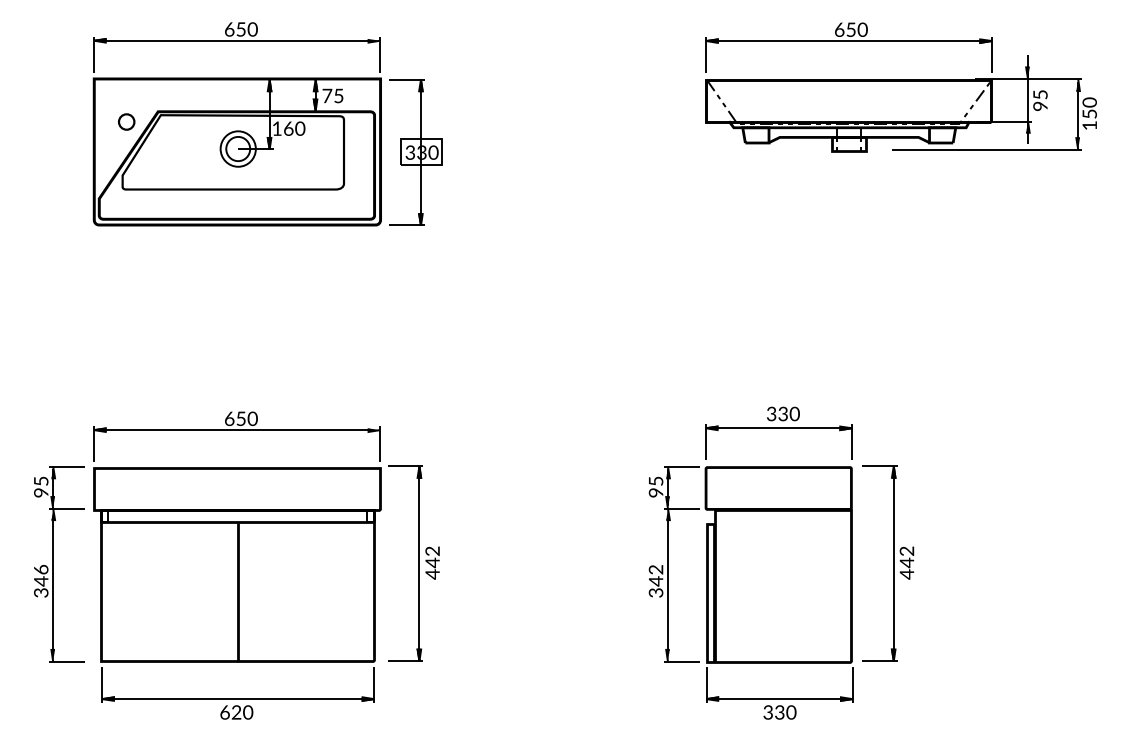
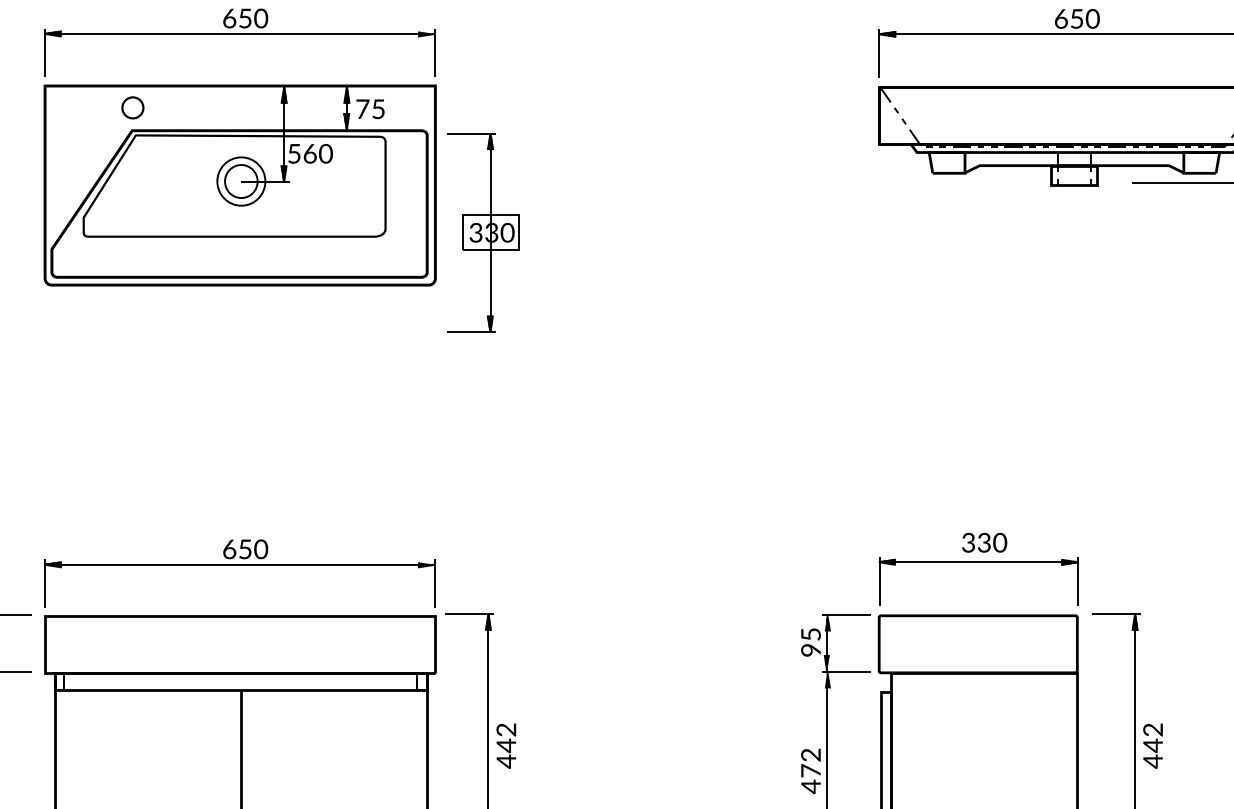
part: (126, 121) -> (132, 107), moved
text: (276, 128) -> (293, 153), 160 -> 560
part: (415, 152) -> (483, 232), moved
text: (655, 587) -> (810, 779), 342 -> 472

